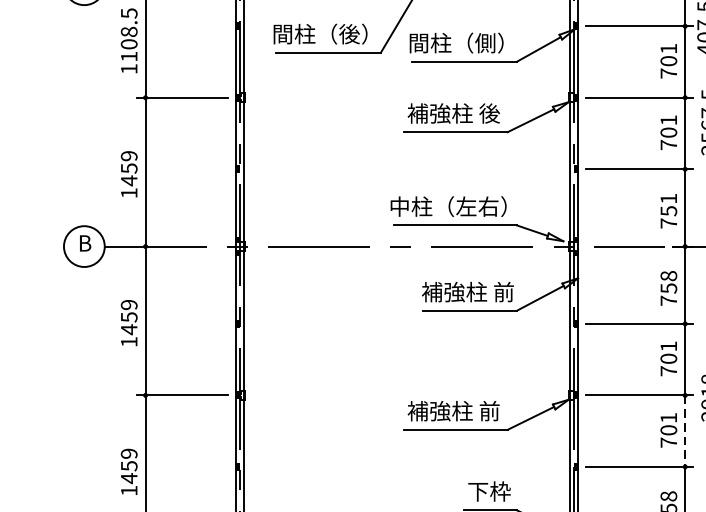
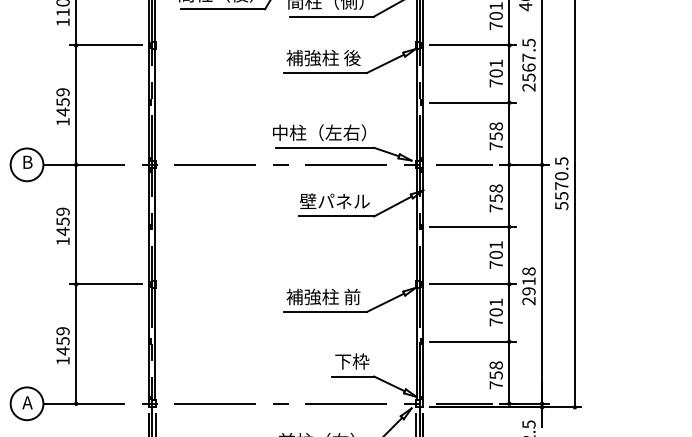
text: (667, 198) -> (495, 126), 751 -> 758
text: (467, 292) -> (334, 201), 補強柱 前 -> 壁パネル
line: (685, 431) -> (509, 313), dashed -> solid

